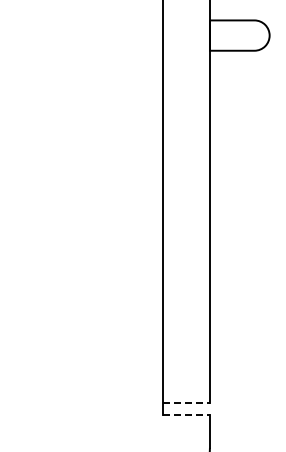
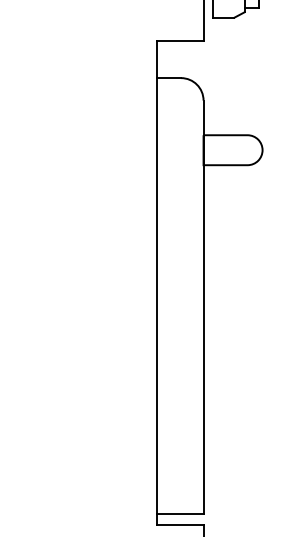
line: (186, 403) -> (180, 513), dashed -> solid
line: (186, 415) -> (180, 525), dashed -> solid

